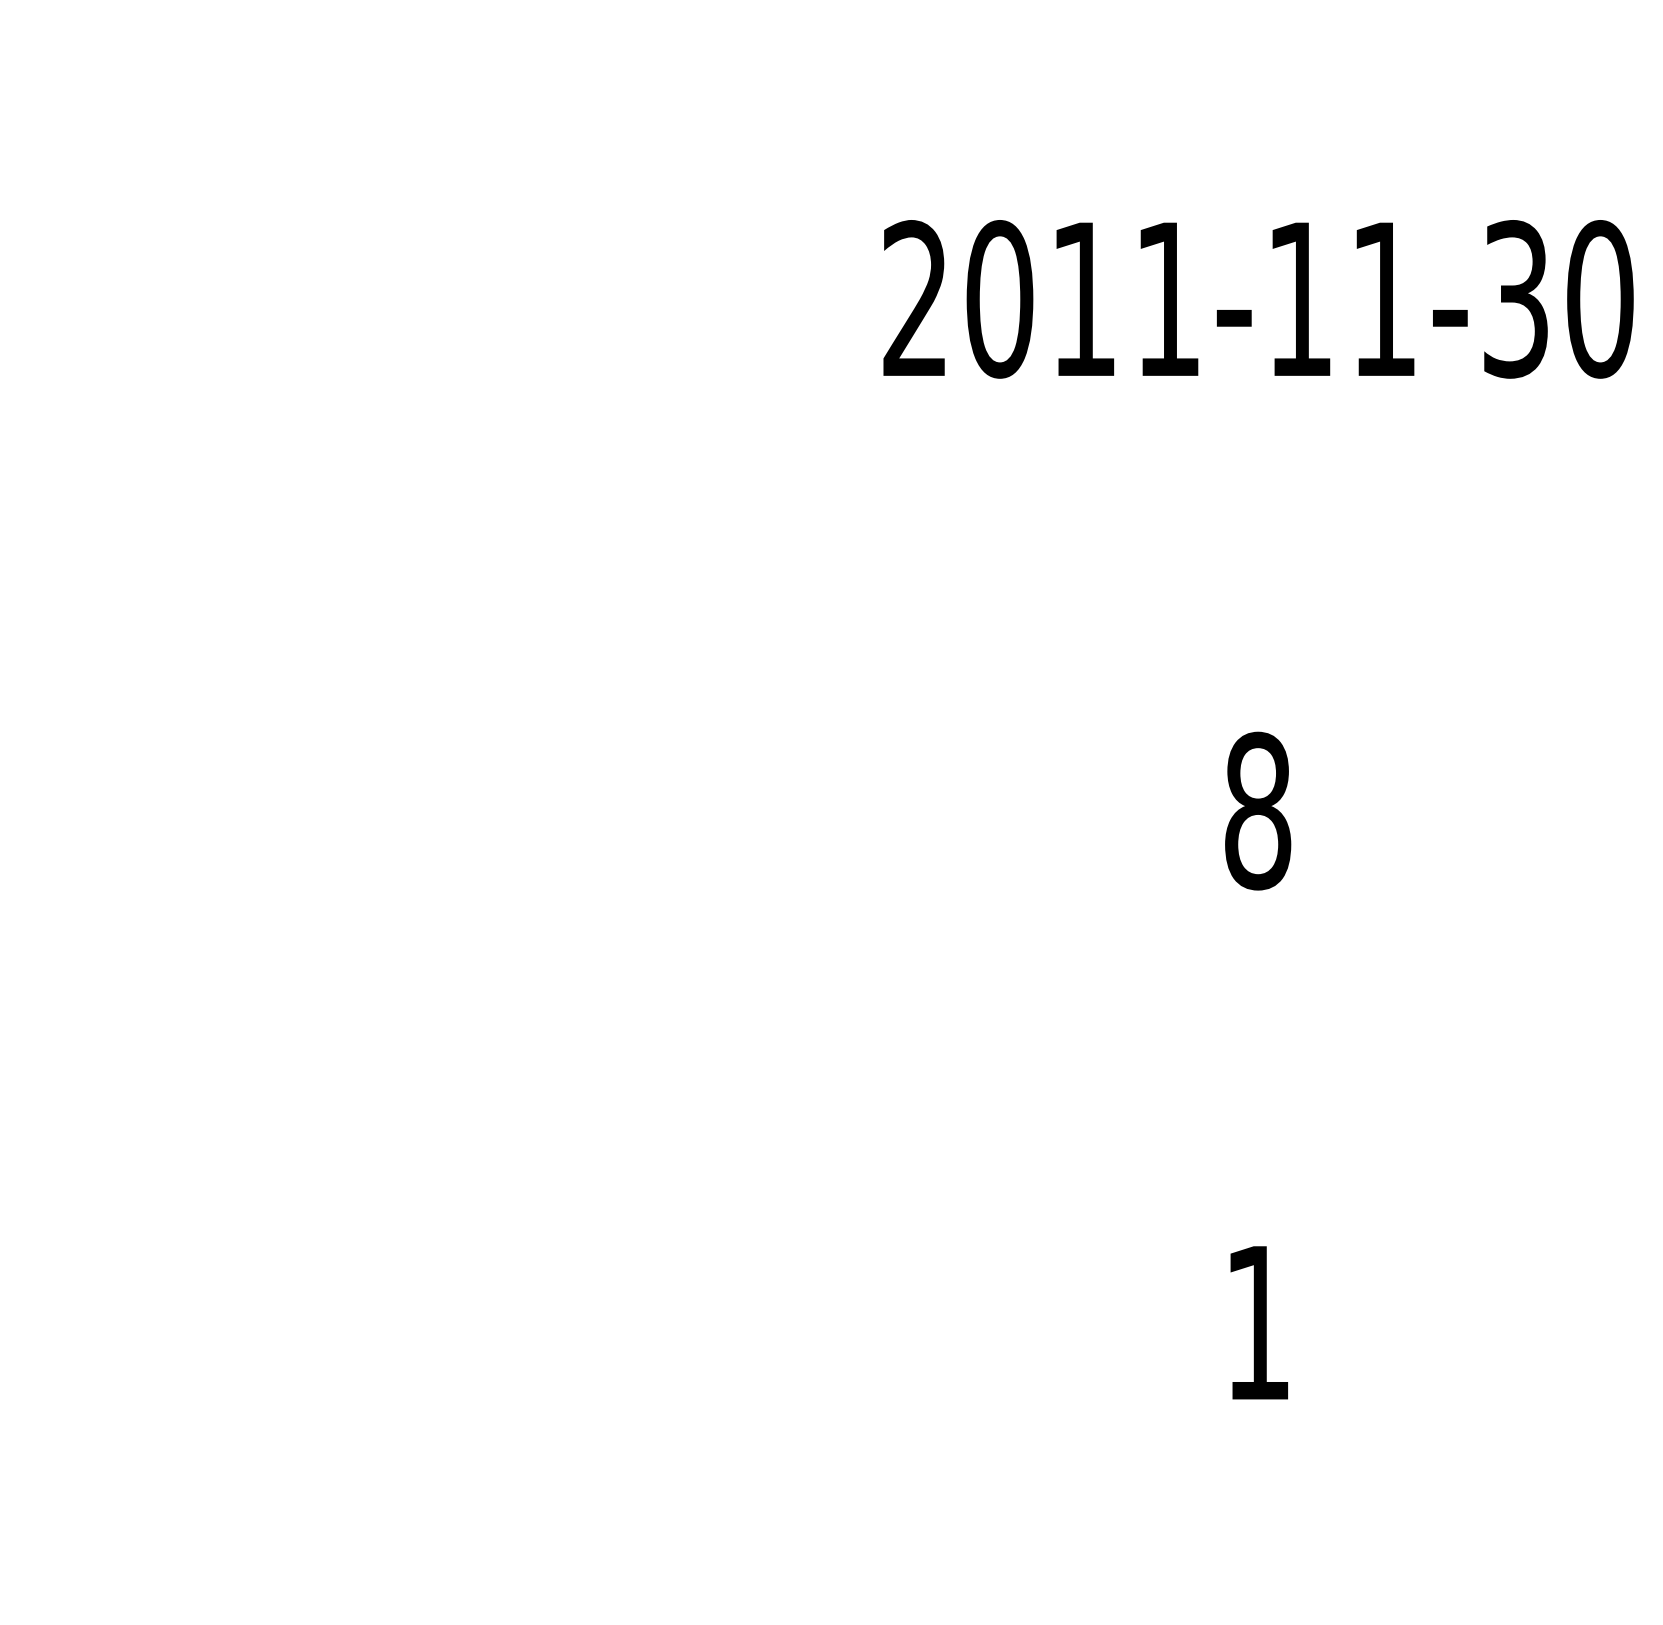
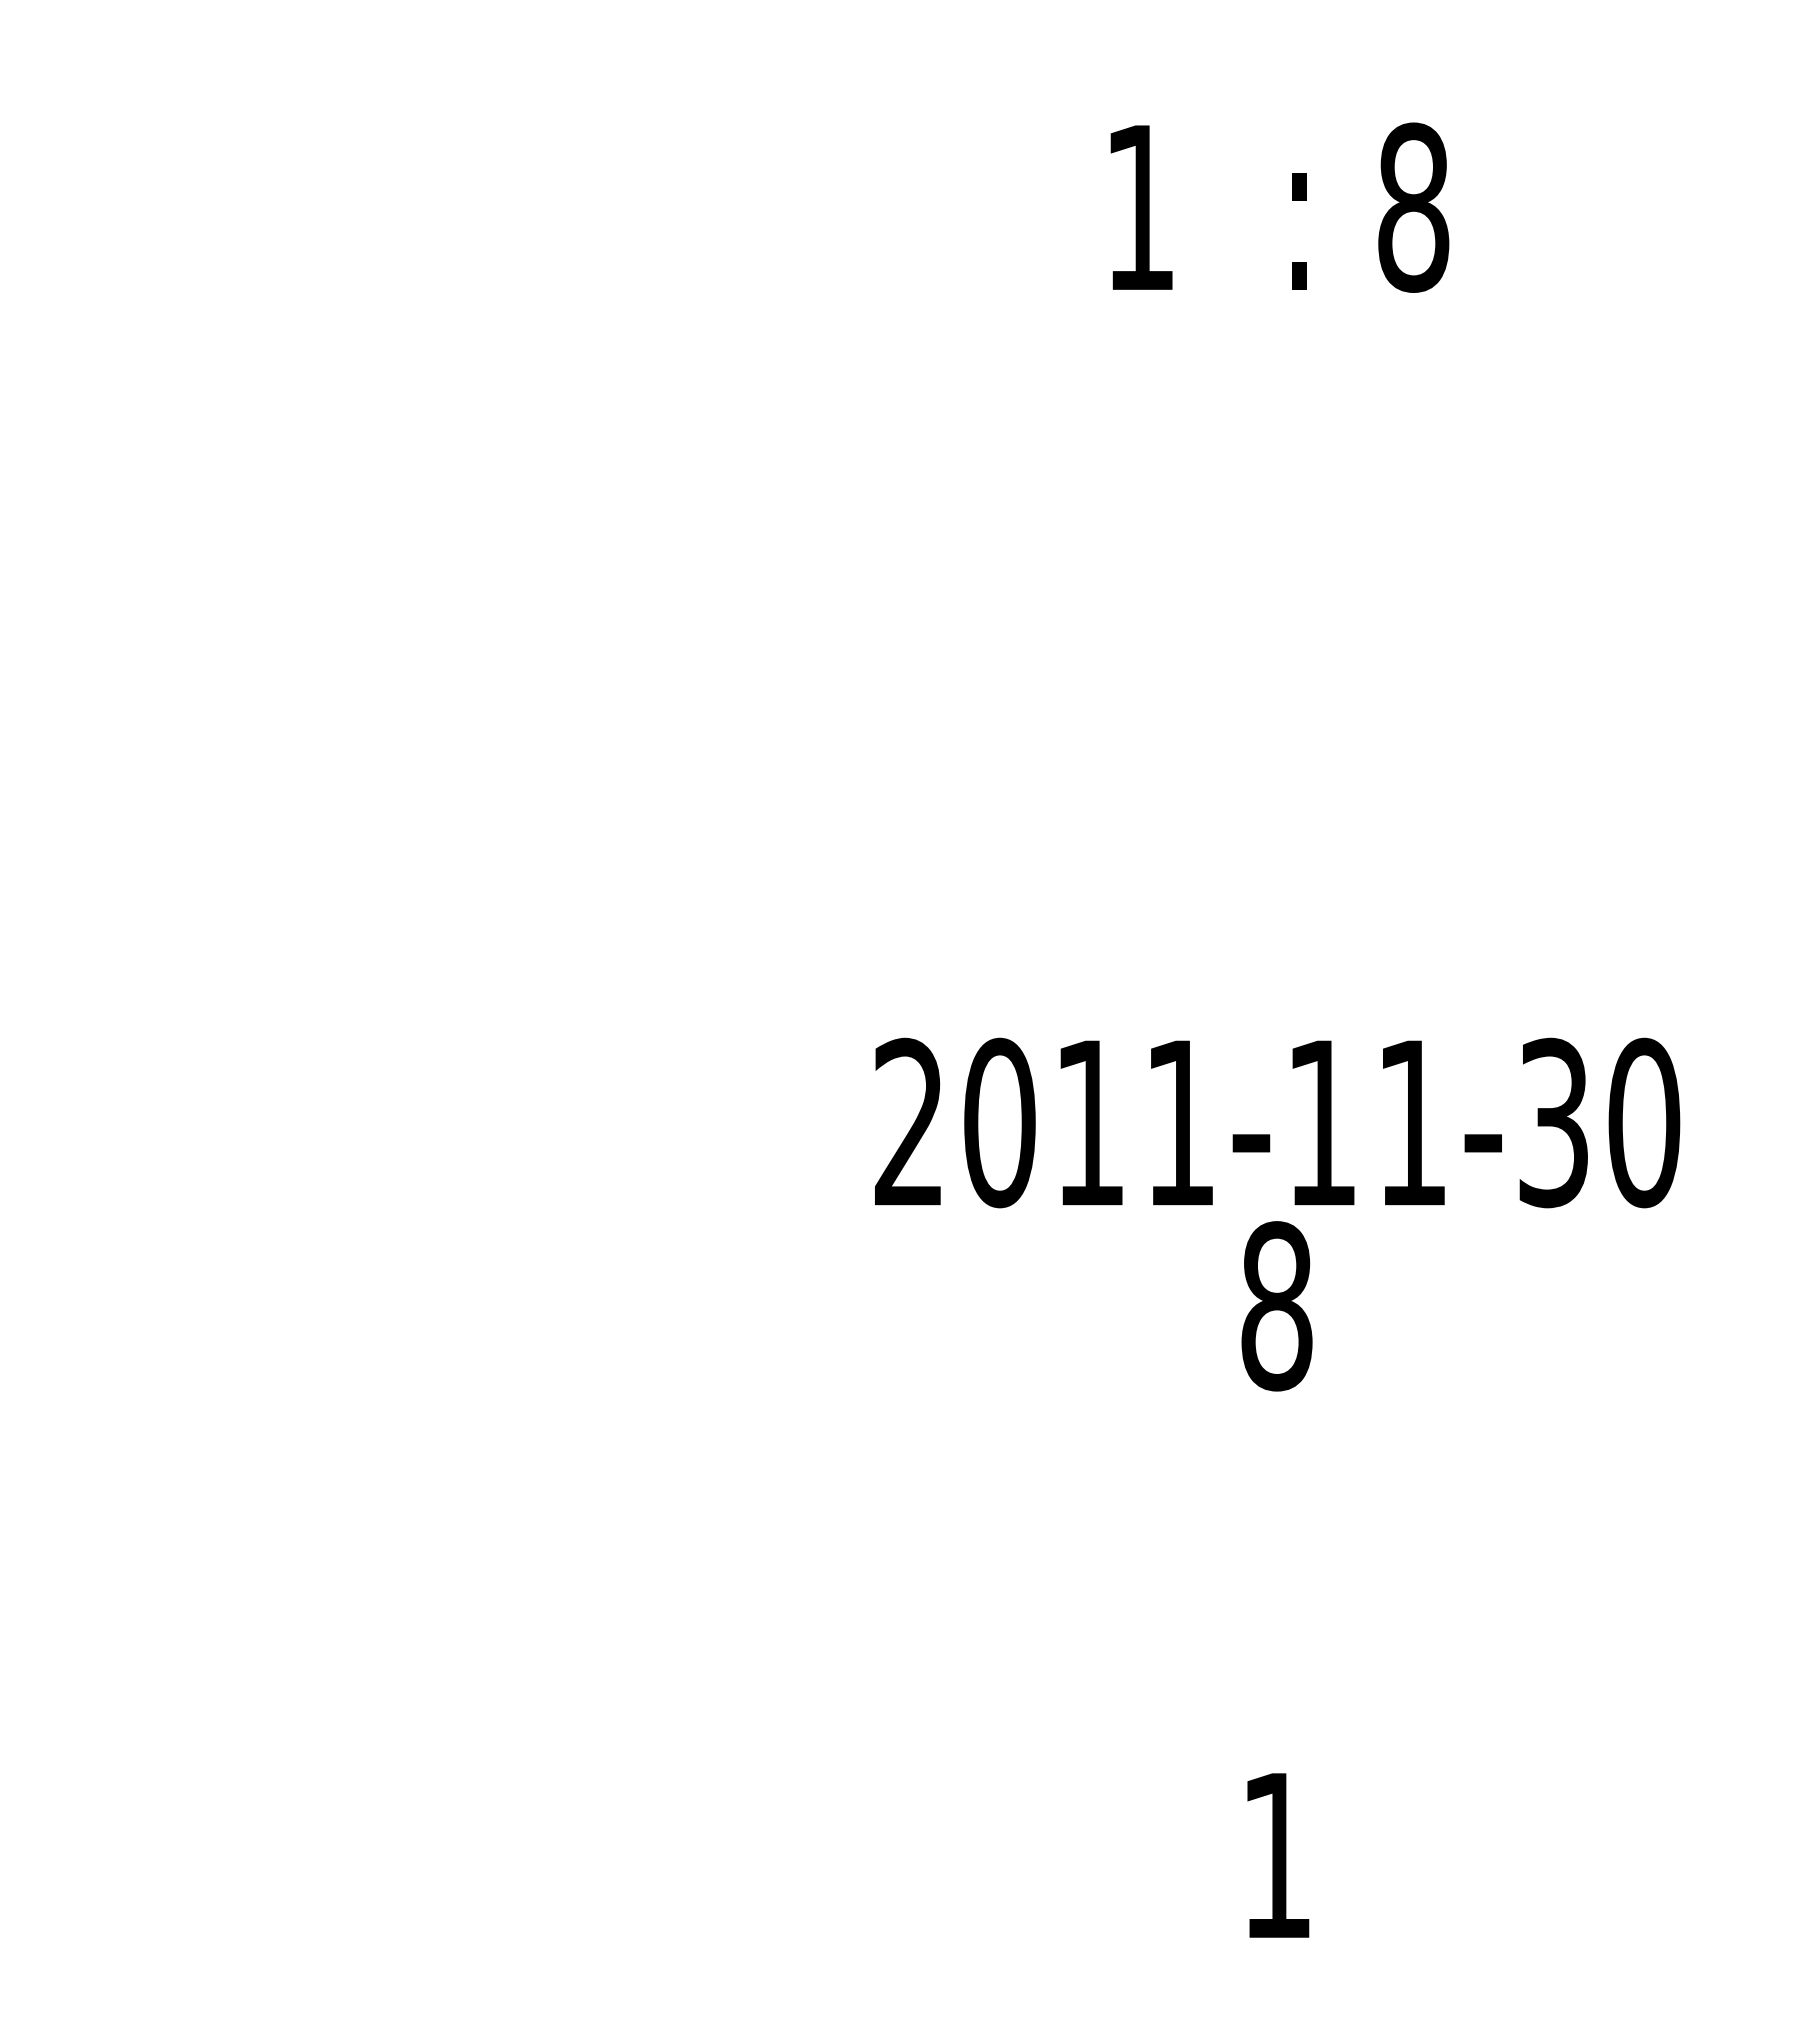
text: (1258, 298) -> (1277, 1122), moved

